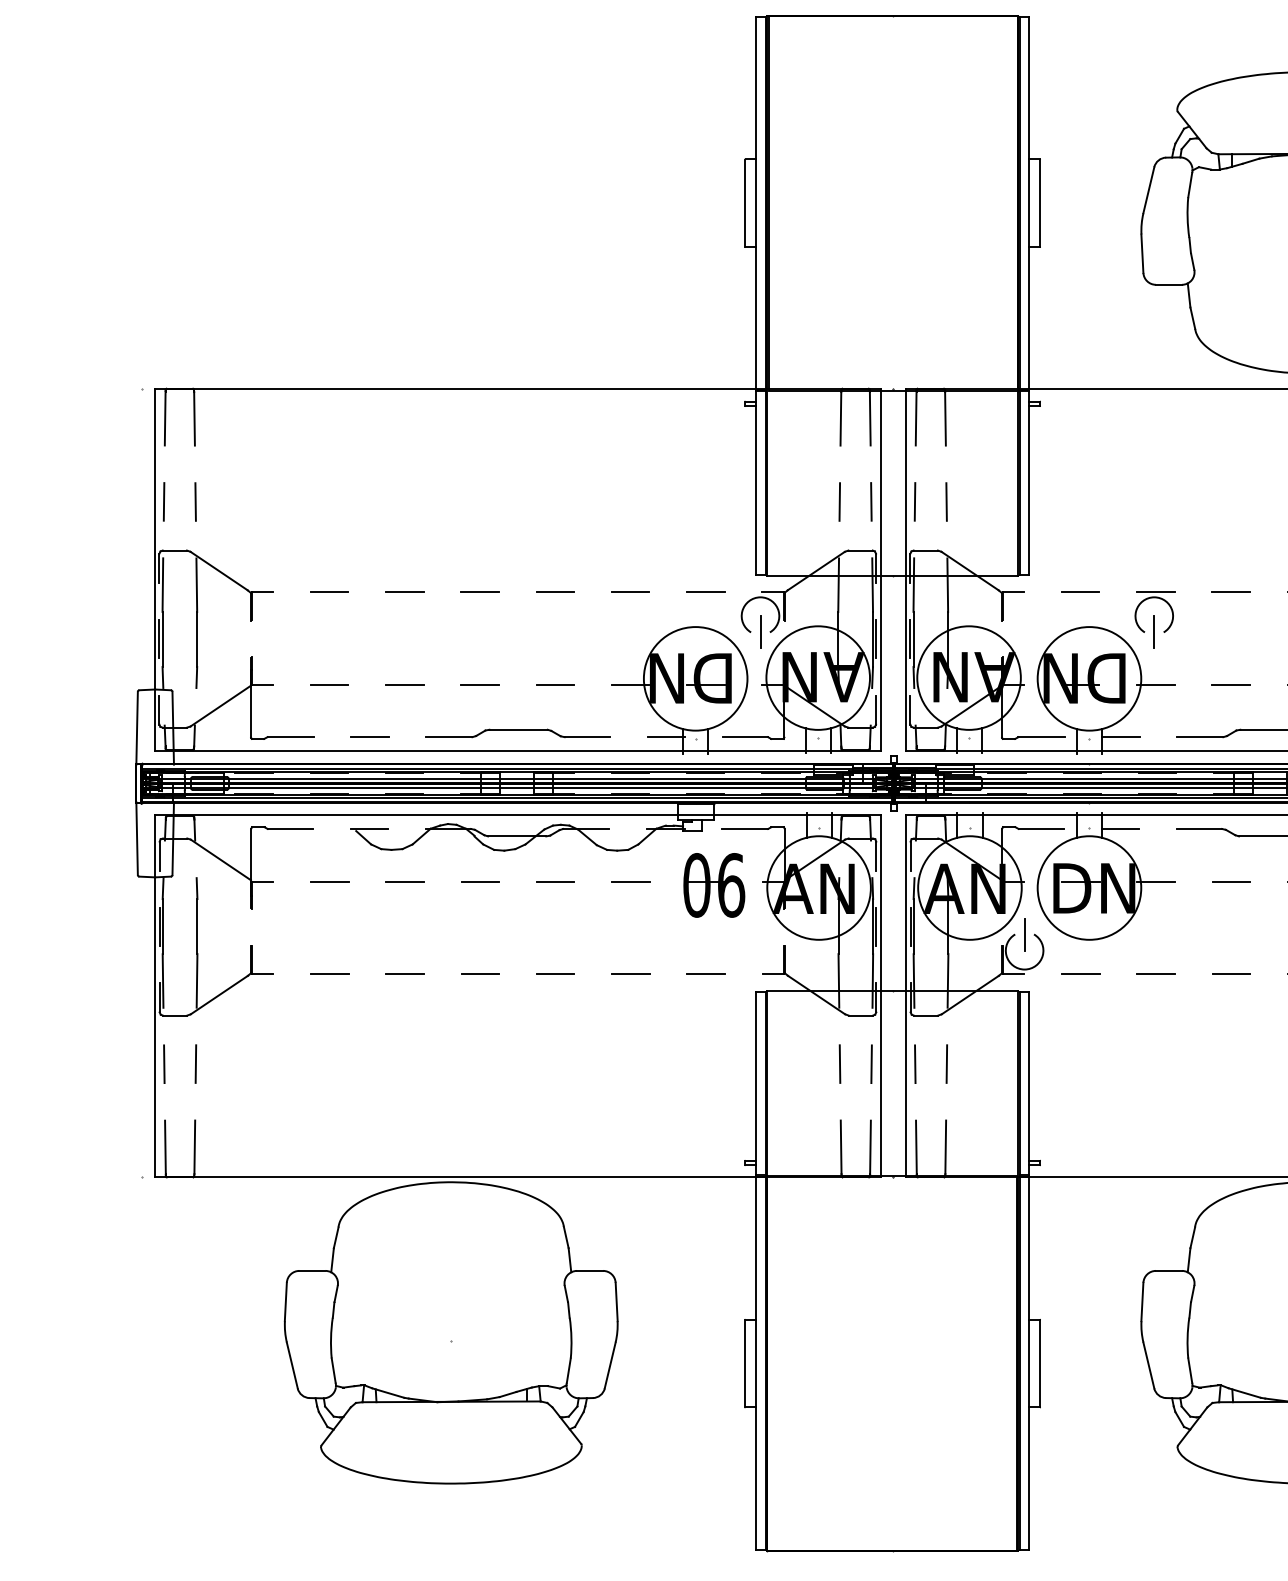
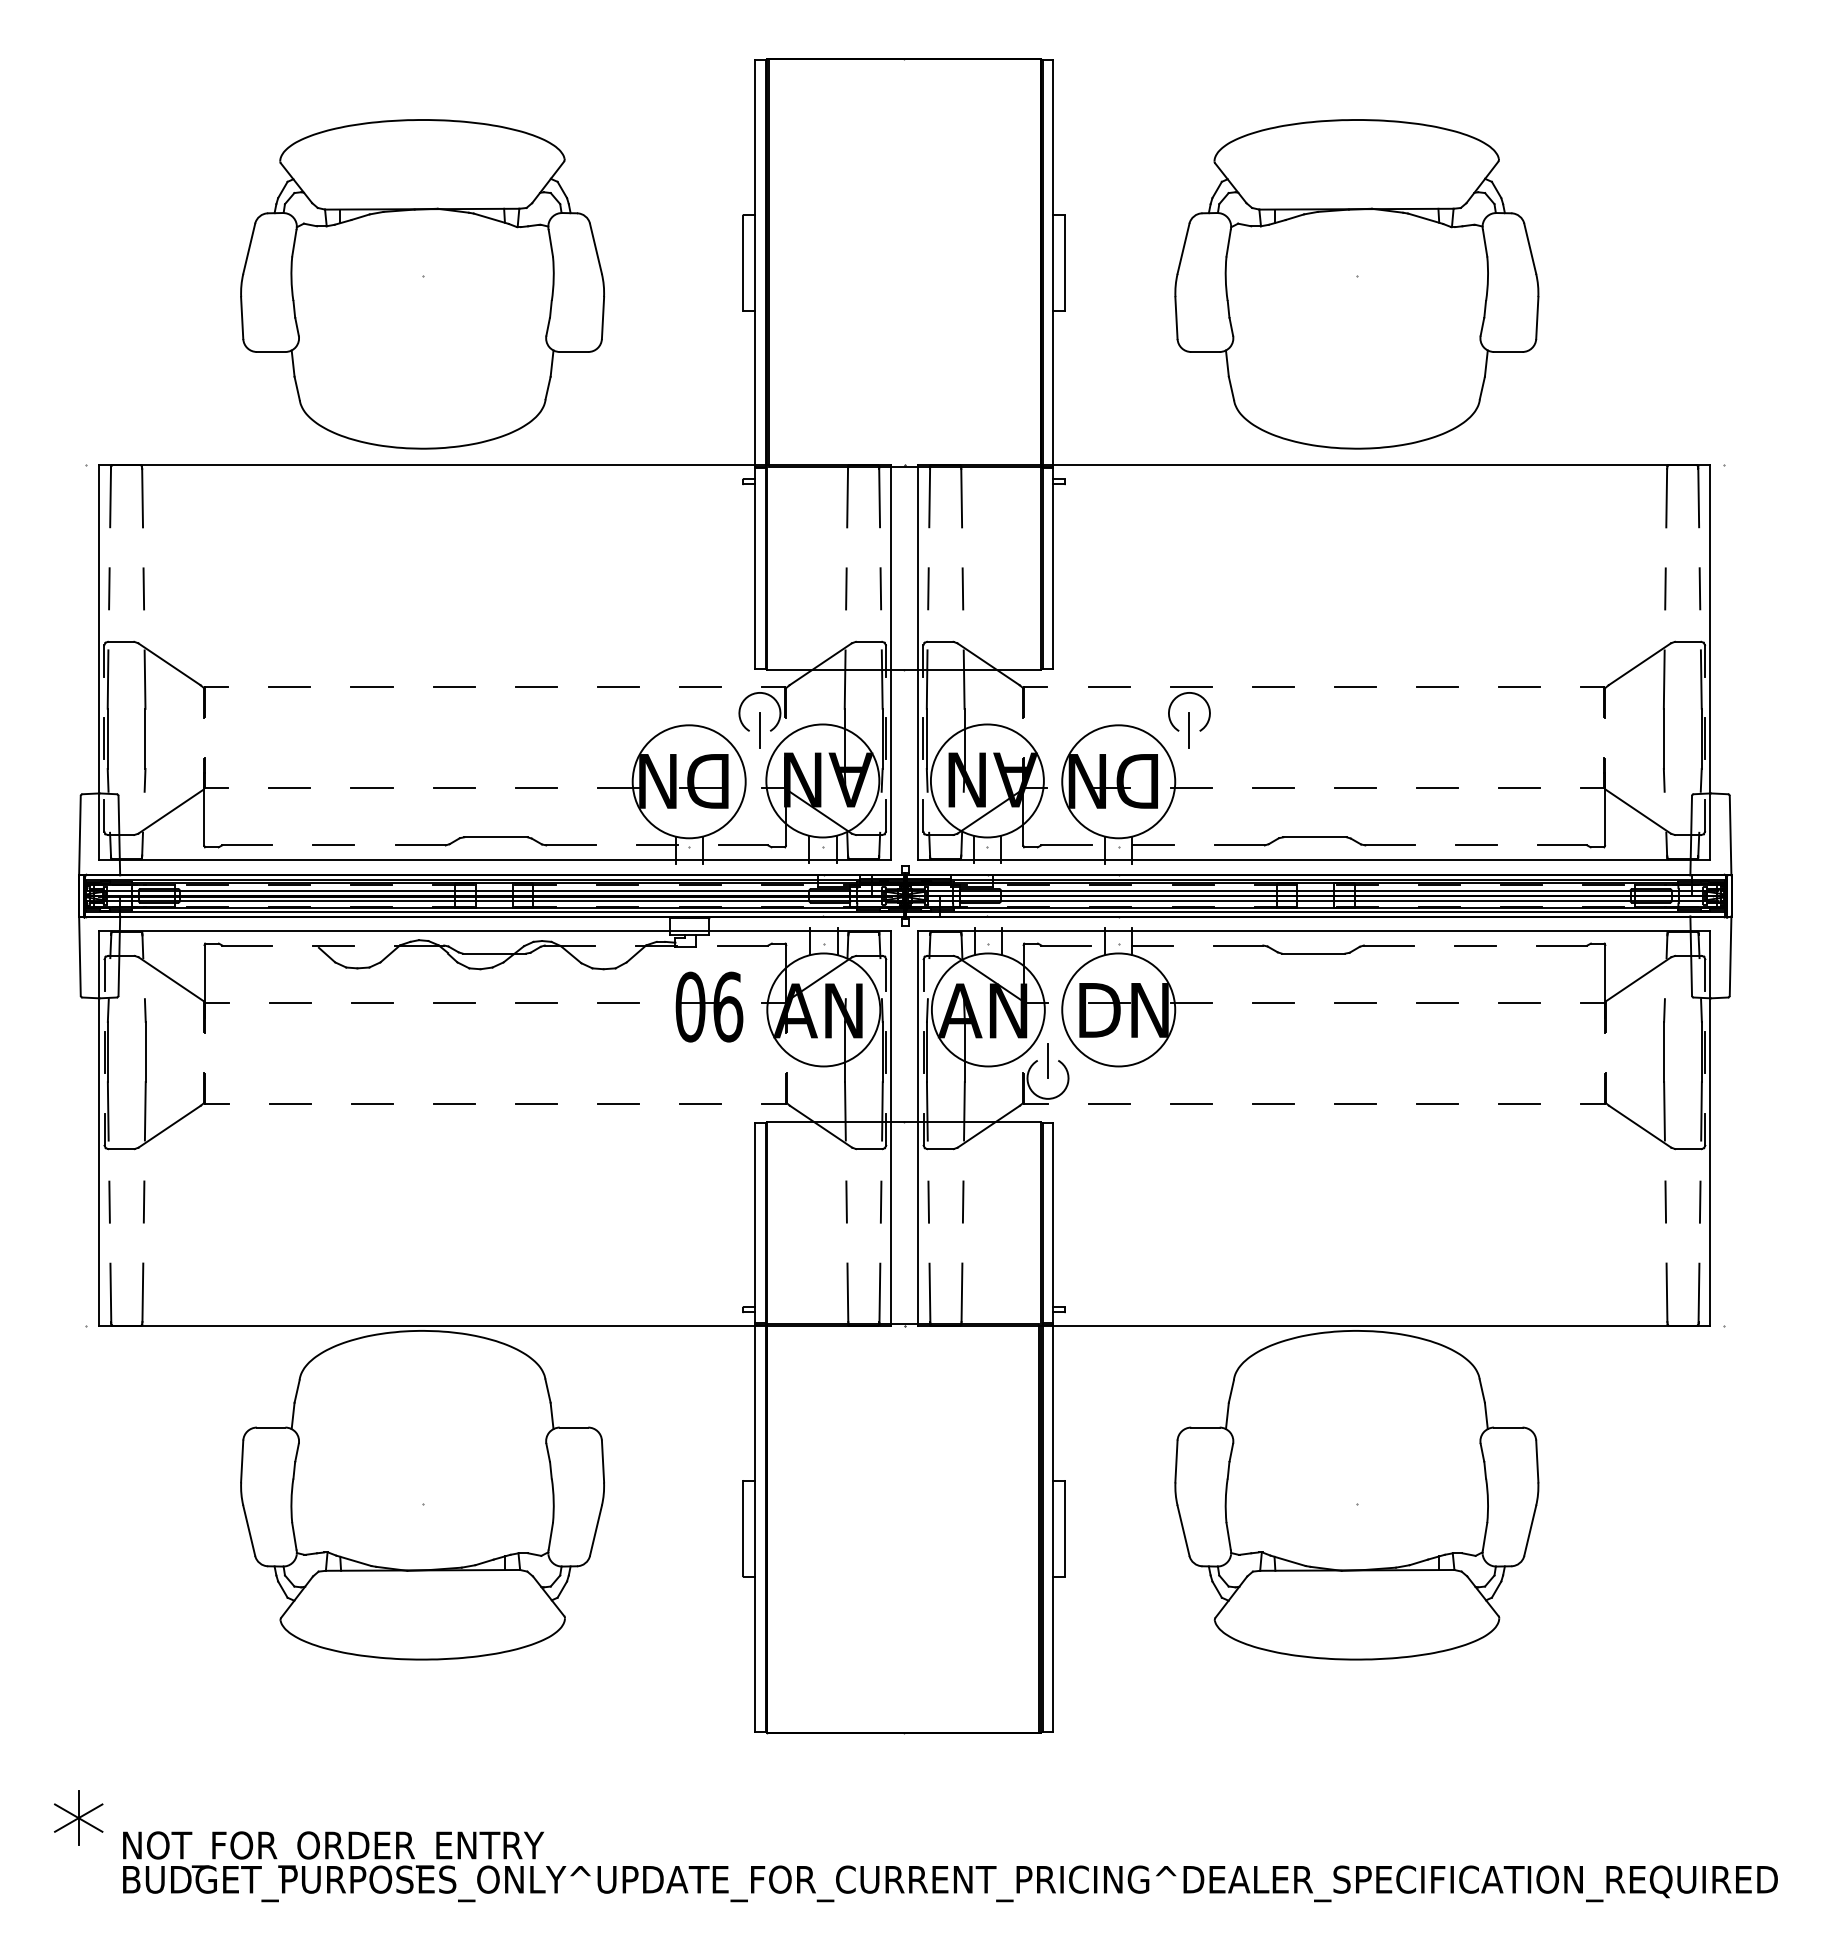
part: (451, 222) -> (422, 284), added

